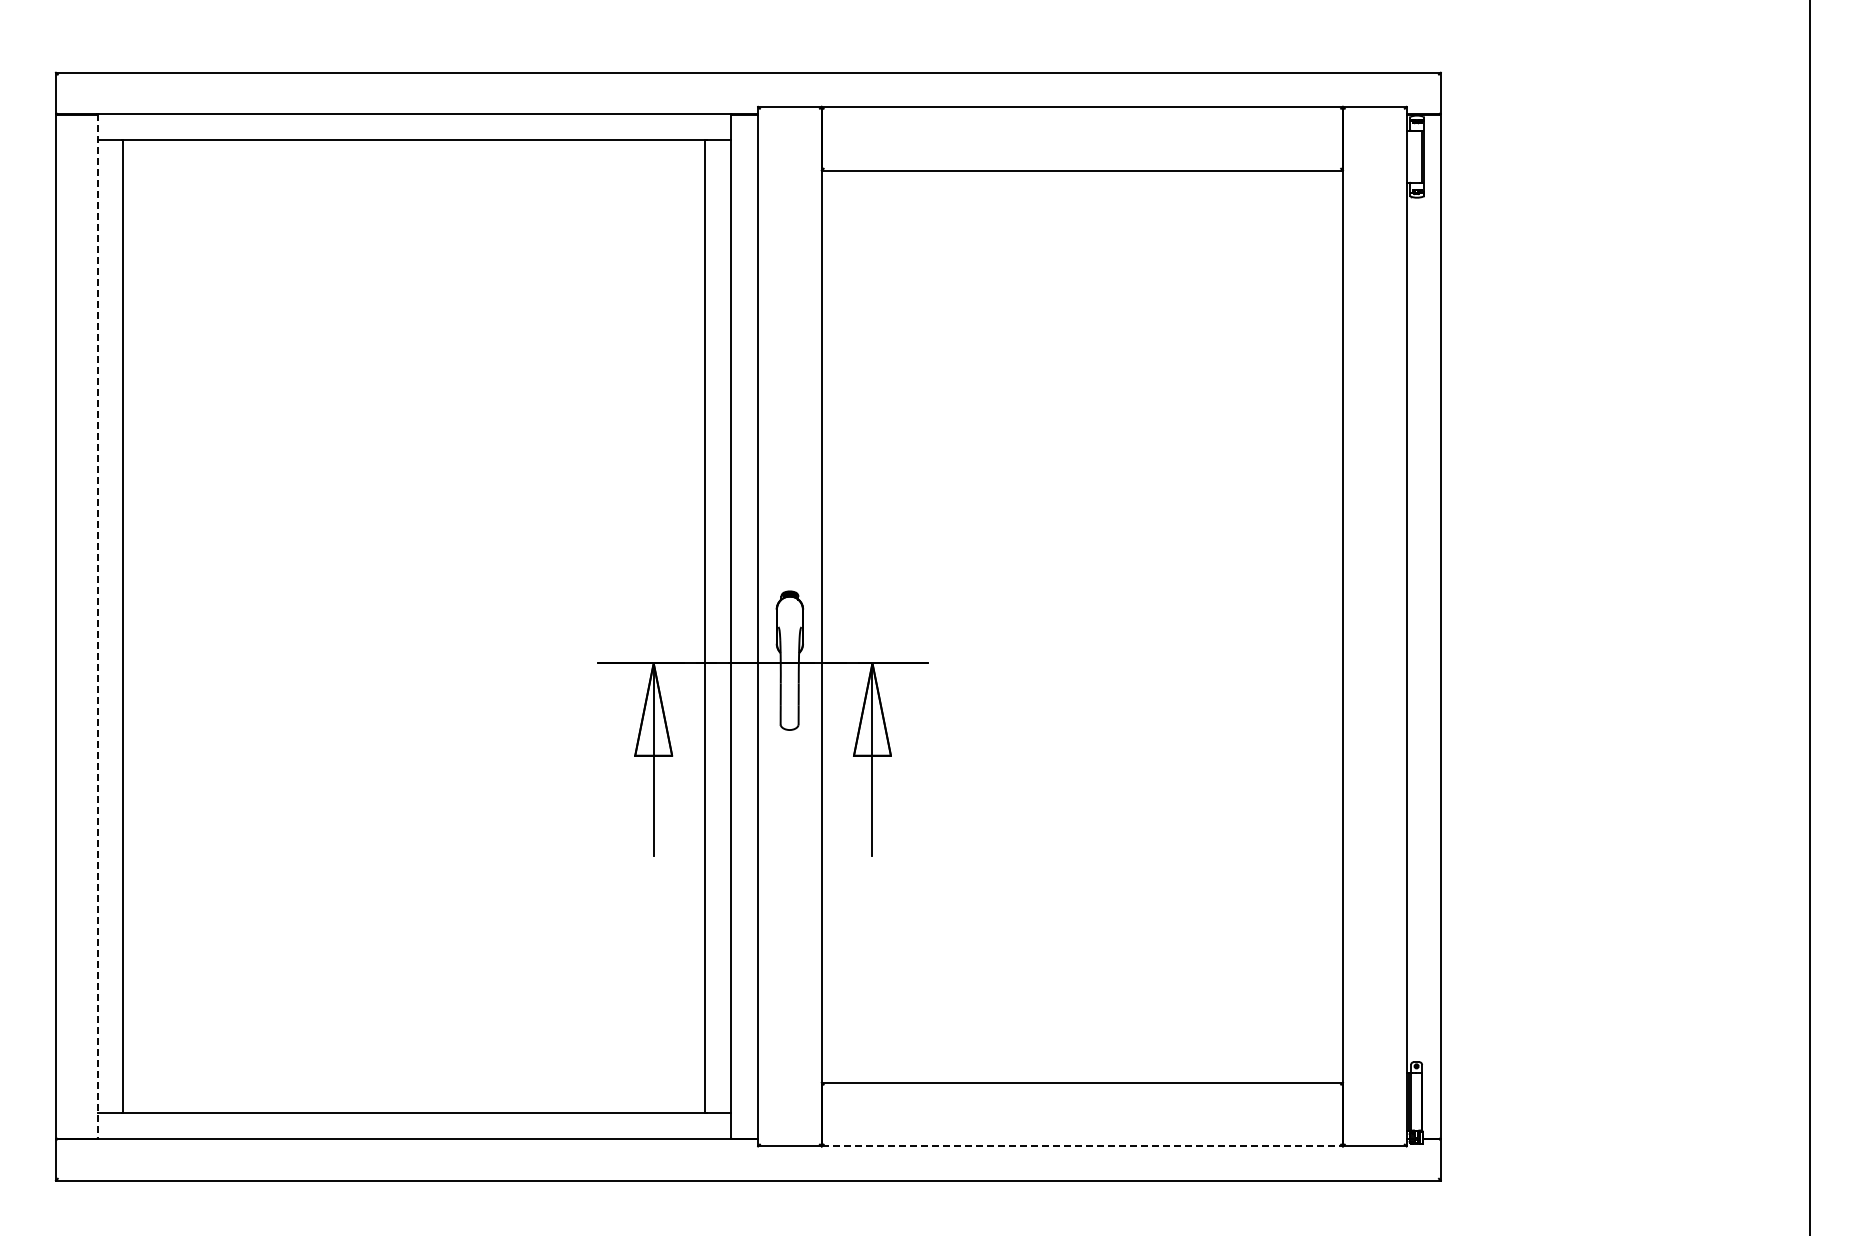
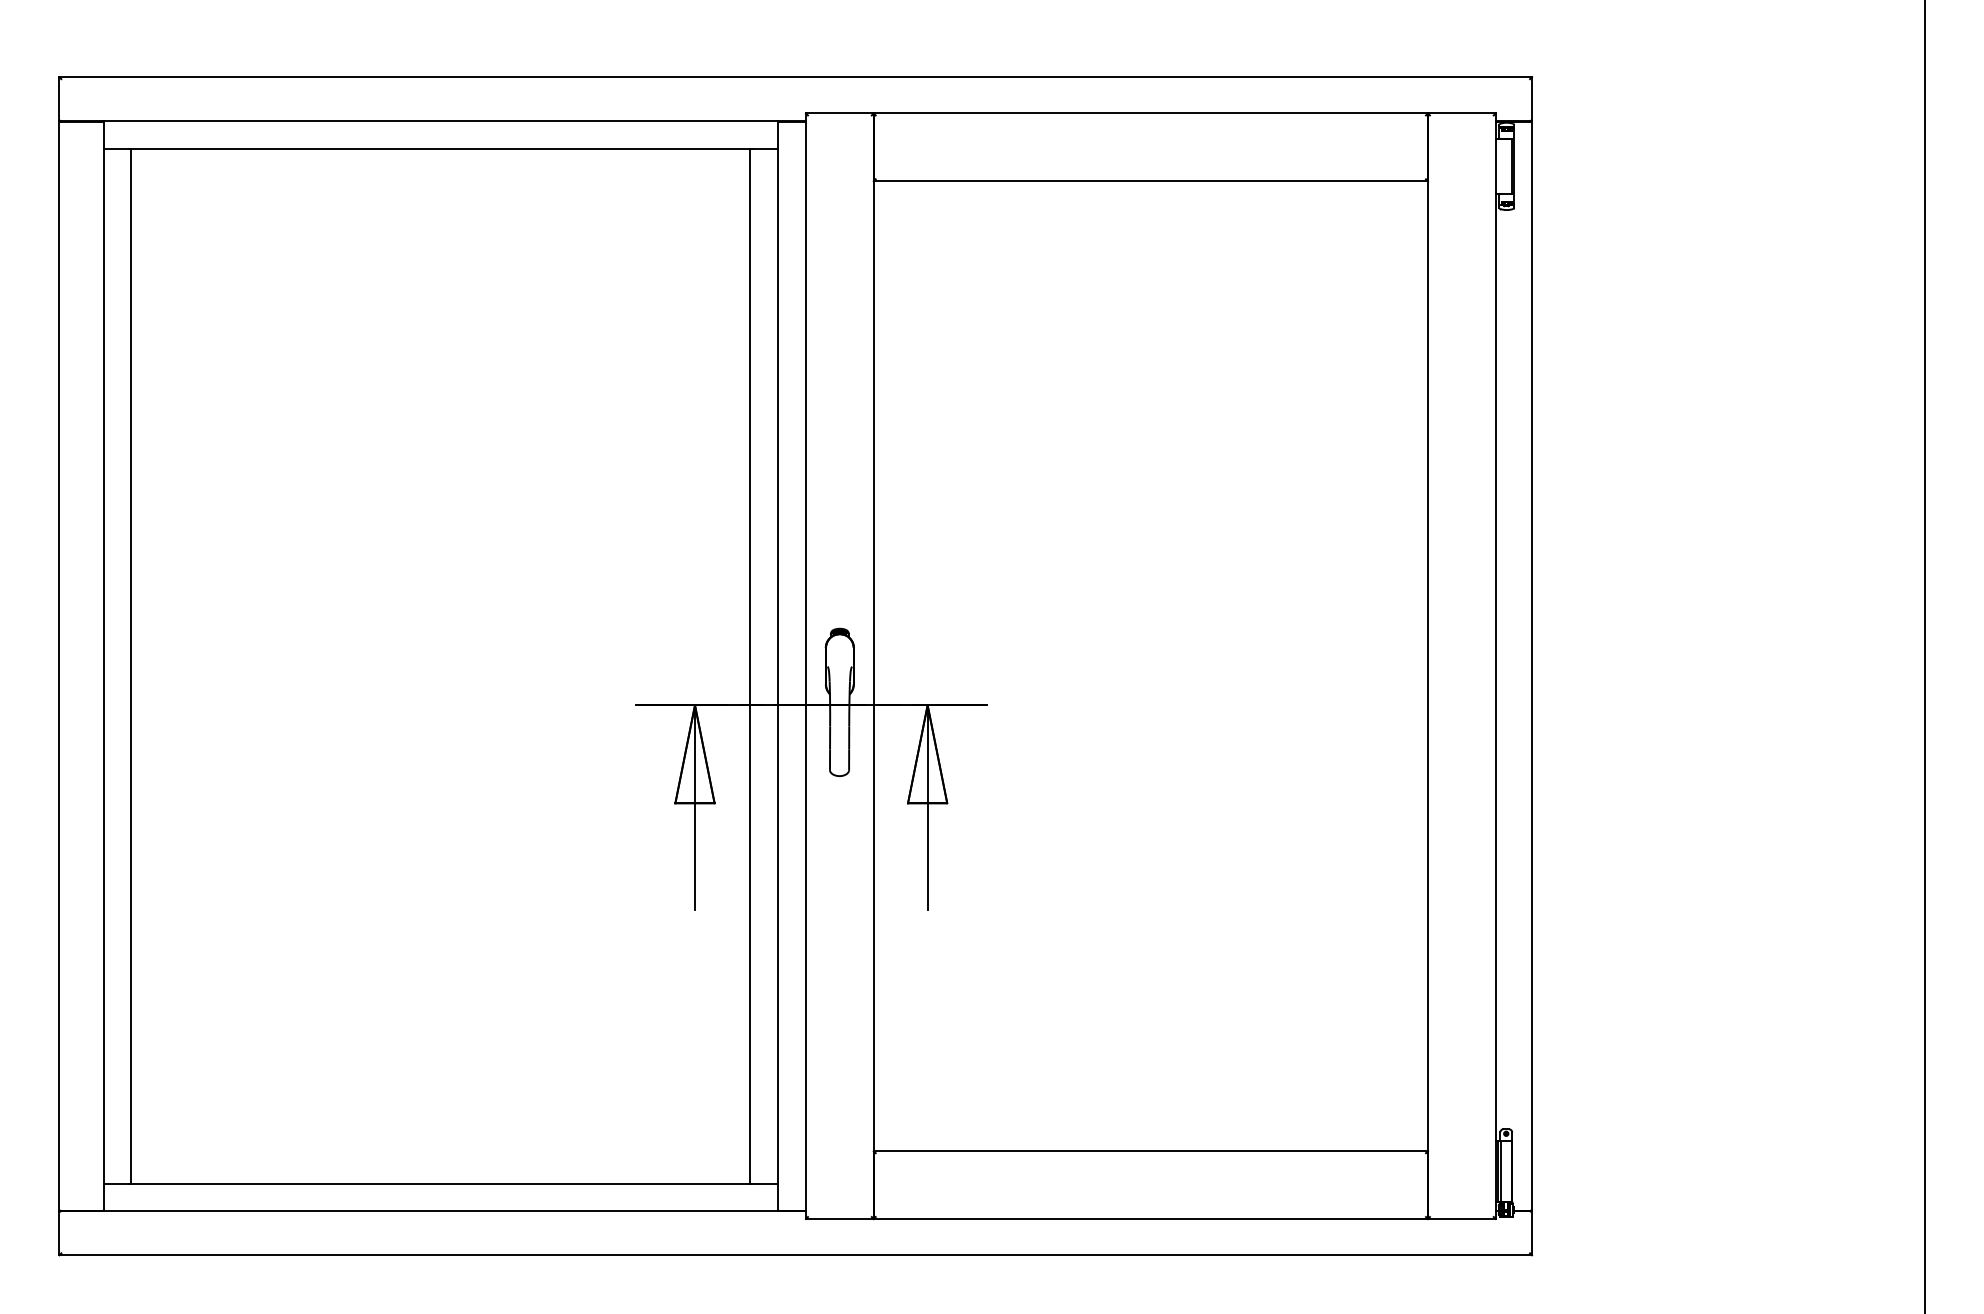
line: (97, 627) -> (103, 667), dashed -> solid
line: (1082, 1146) -> (1150, 1219), dashed -> solid

